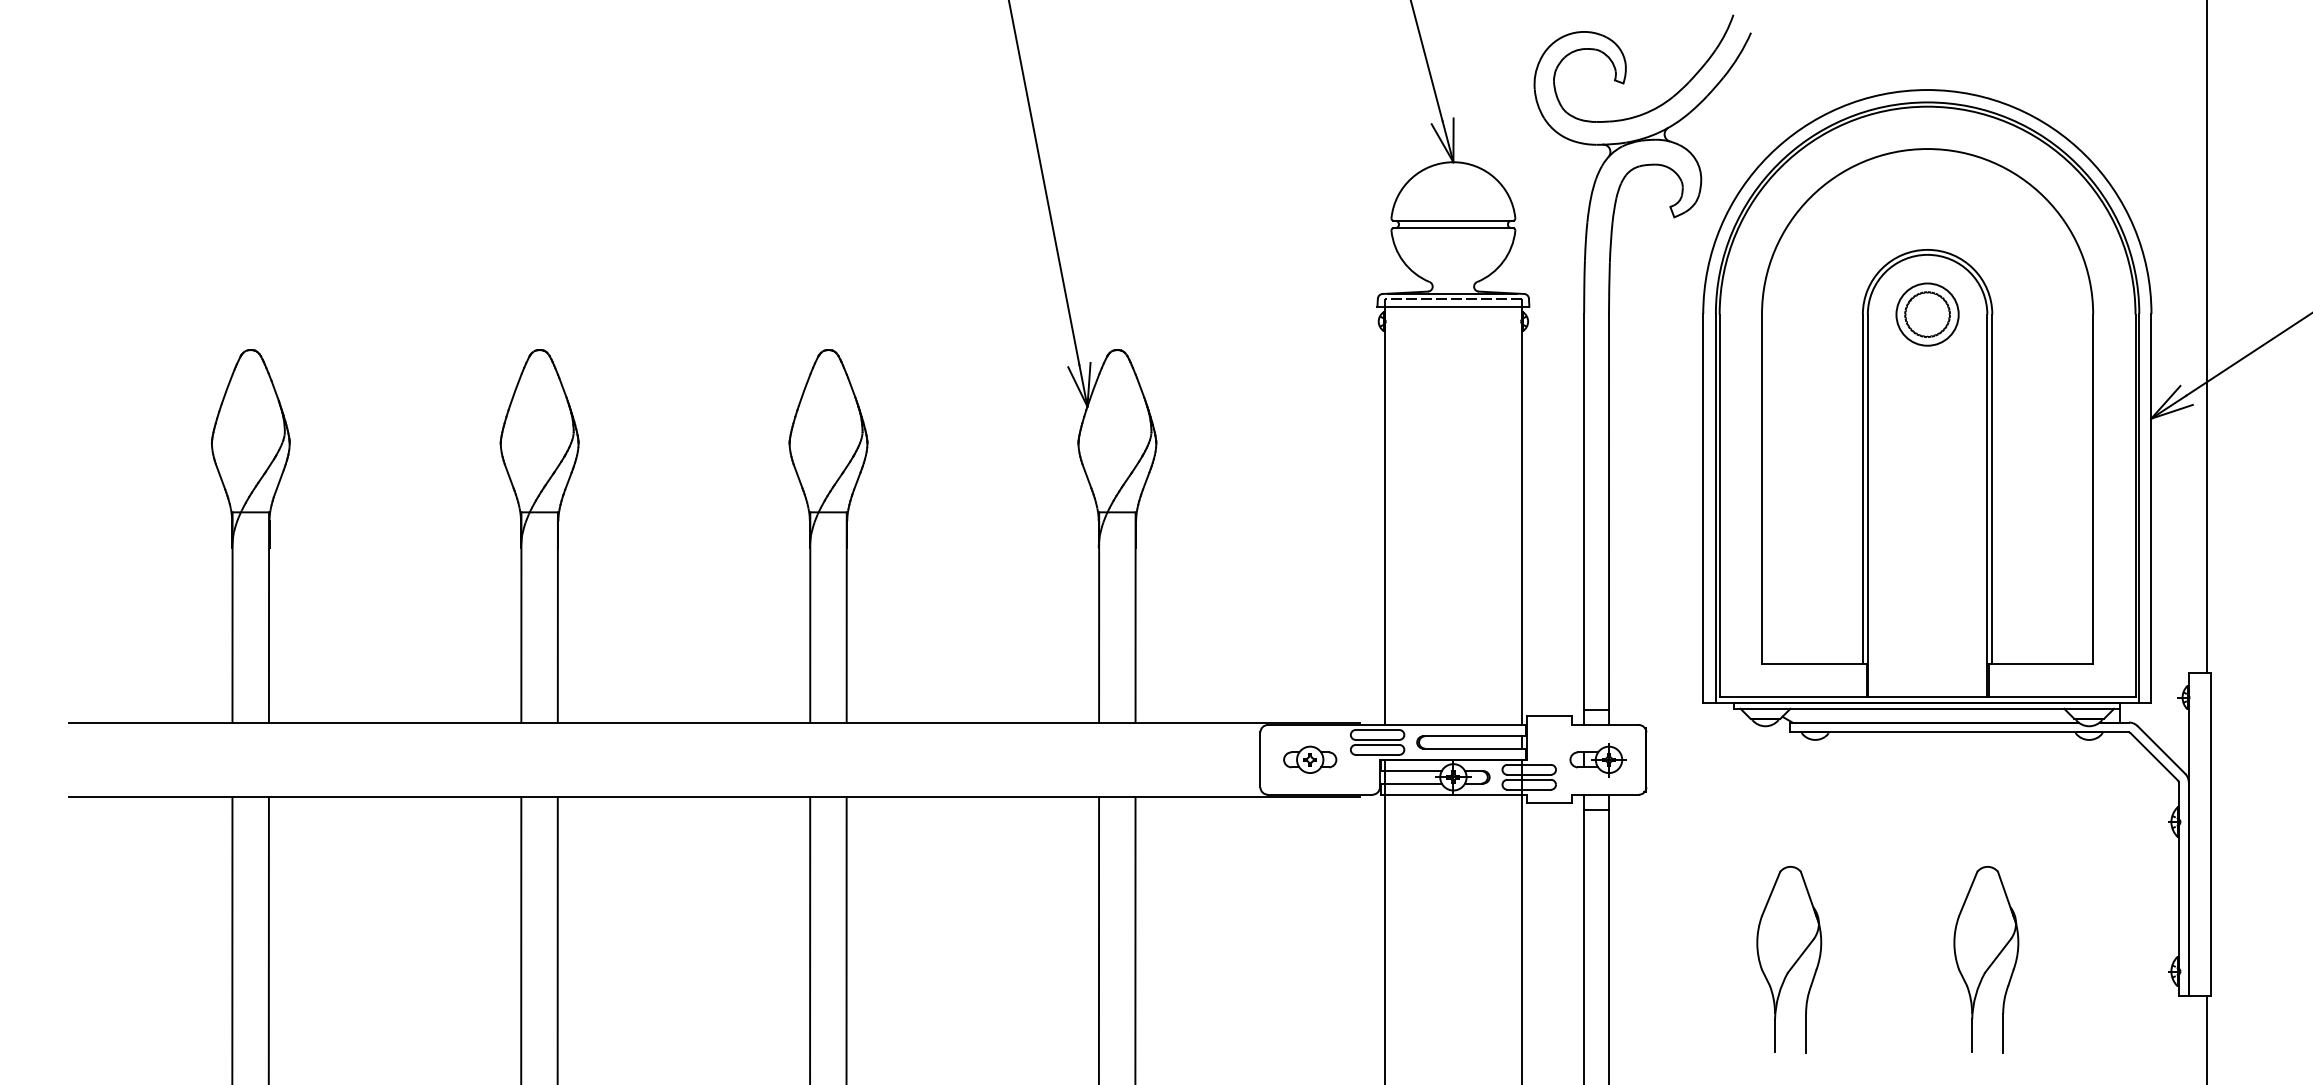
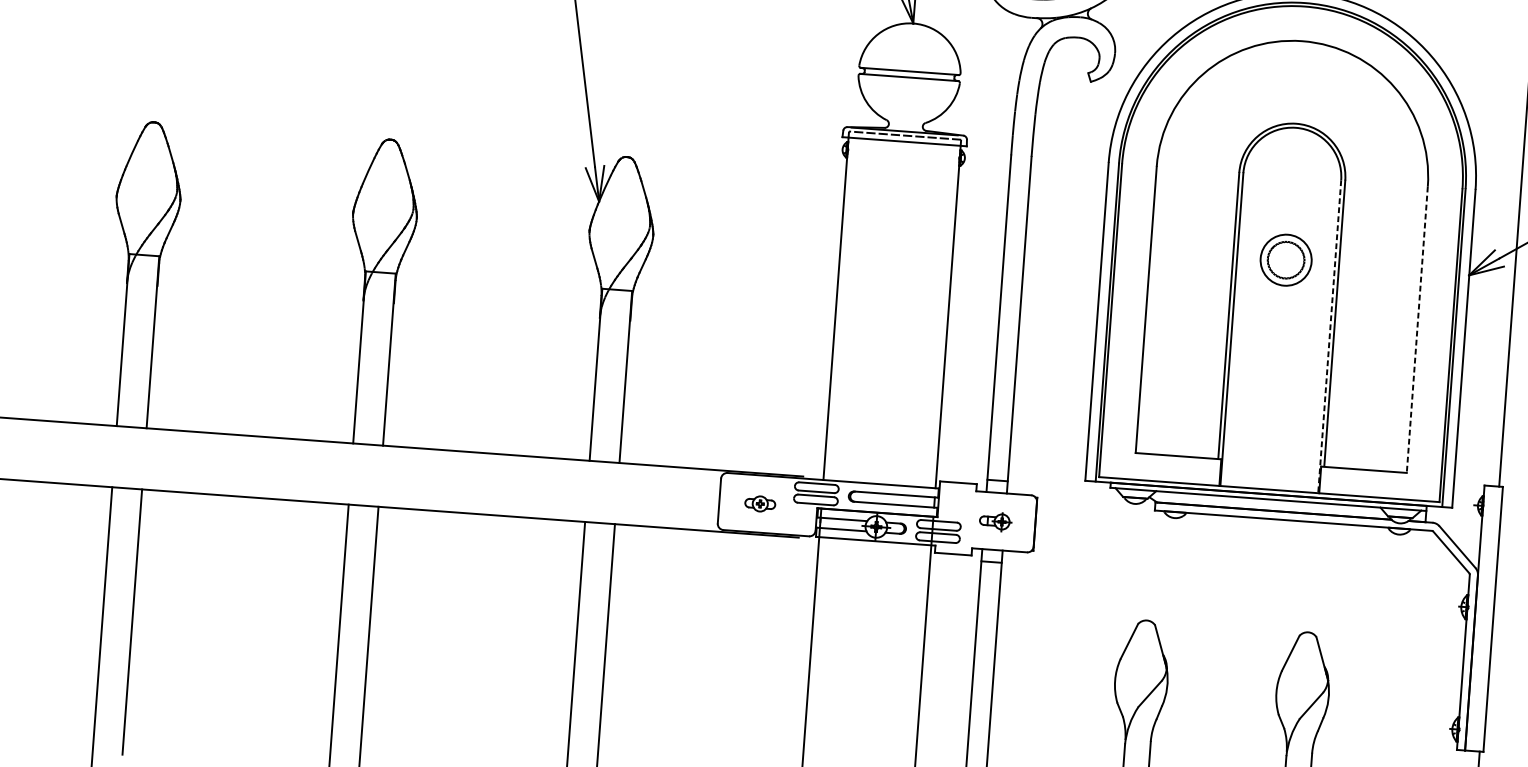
part: (1927, 314) -> (1286, 260), moved
line: (2093, 489) -> (1417, 329), solid -> dashed
line: (1987, 506) -> (1329, 337), solid -> dashed
part: (1310, 759) -> (760, 503), size x0.7
part: (1597, 760) -> (995, 521), size x0.7

